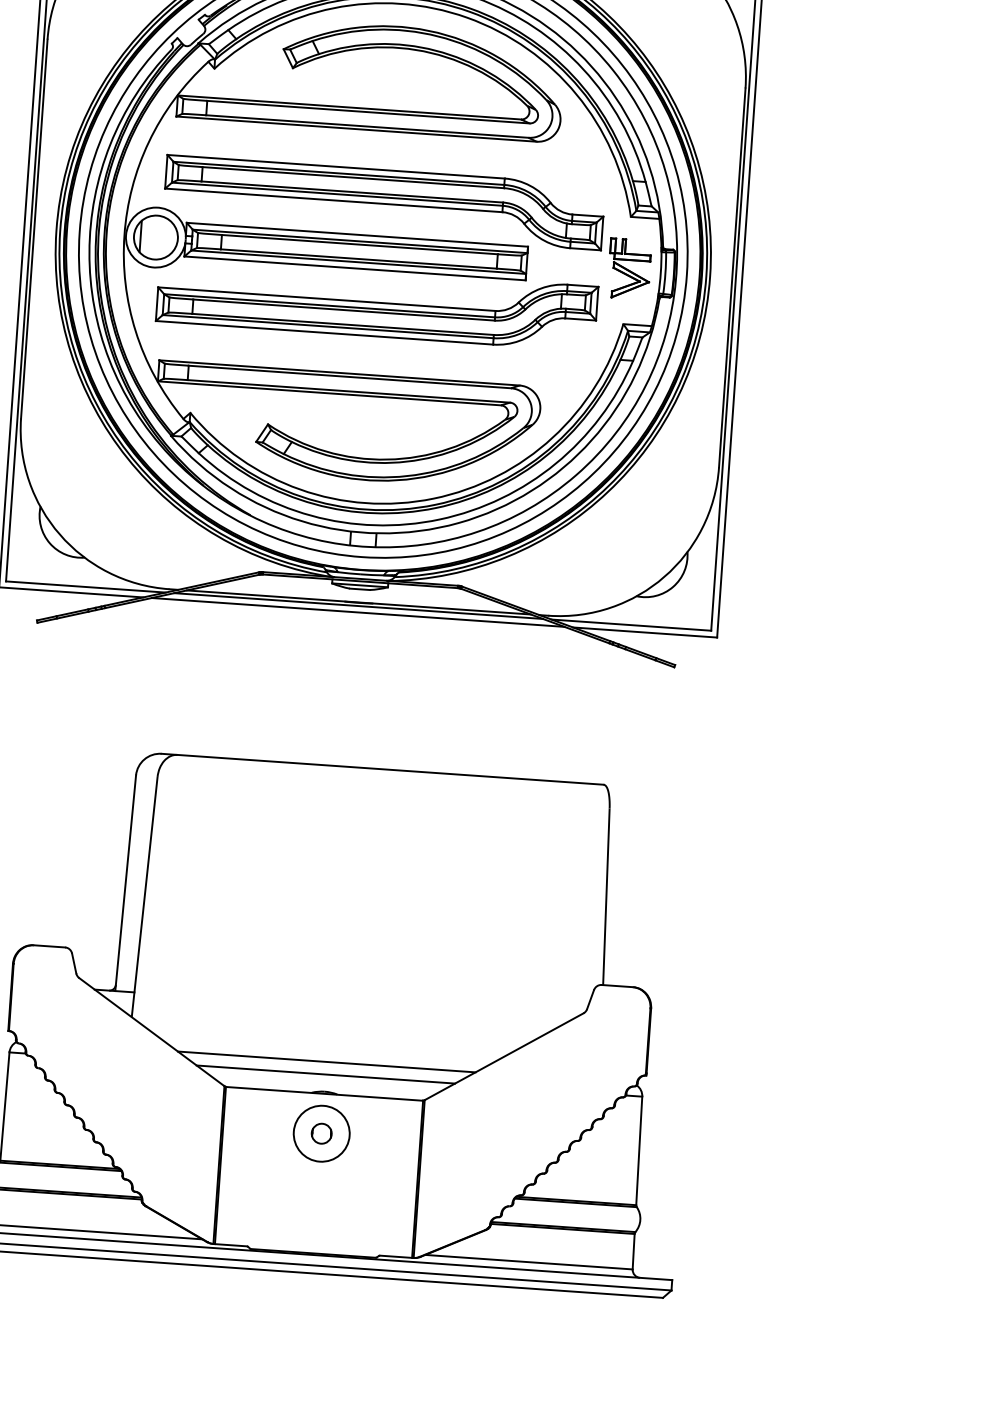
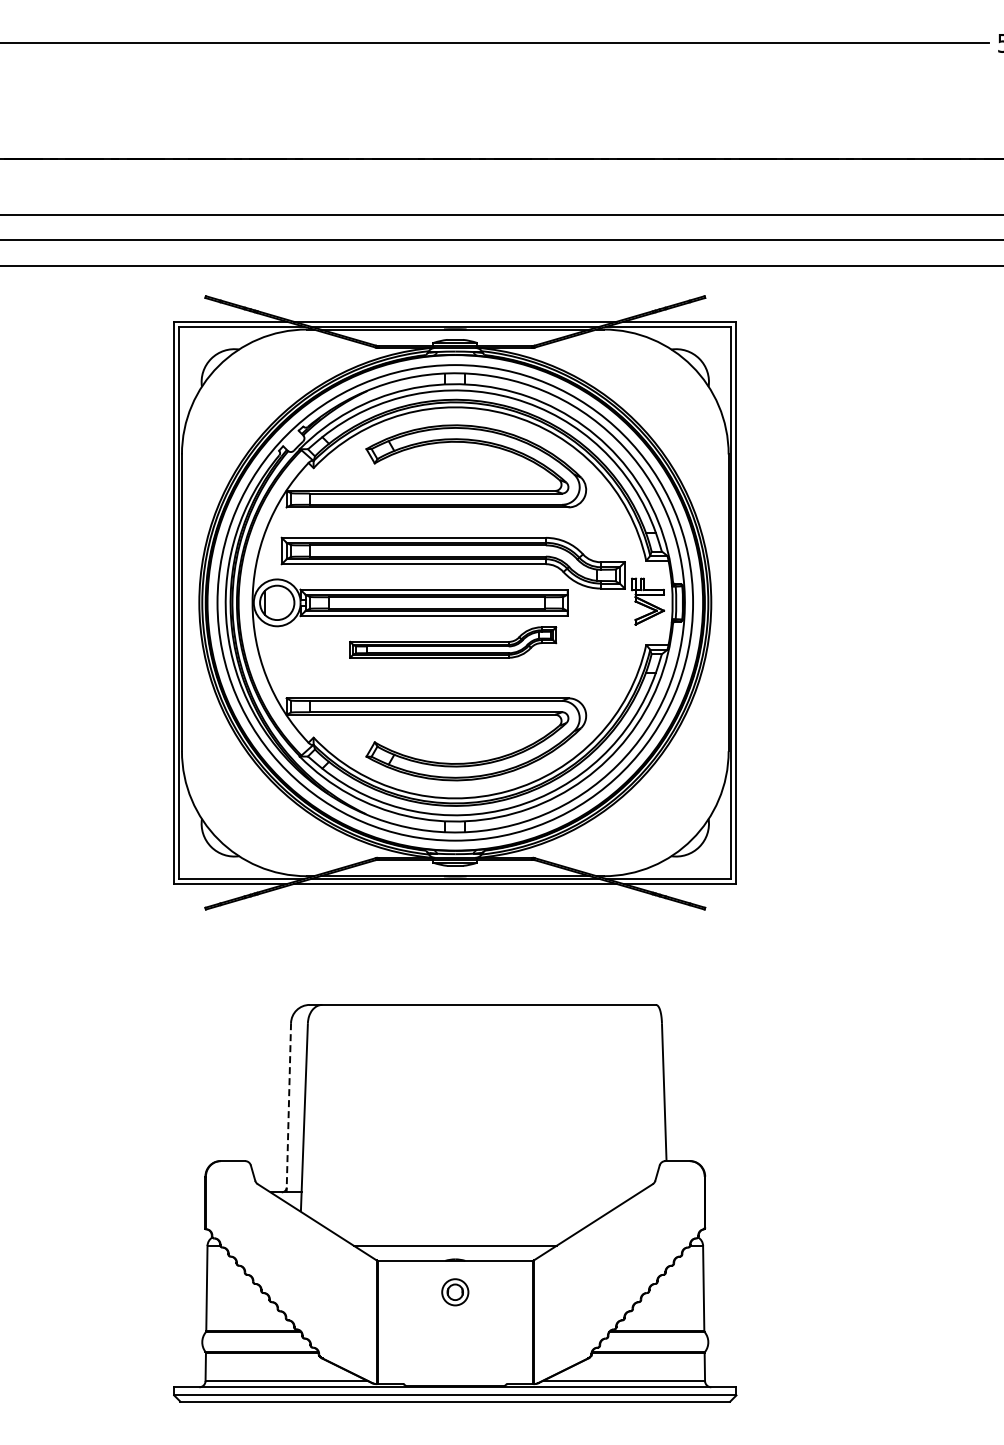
part: (376, 303) -> (452, 642), size x0.6
line: (125, 882) -> (288, 1107), solid -> dashed
line: (325, 1062) -> (454, 1236), removed
circle: (321, 1134) -> (455, 1292), size x0.6

